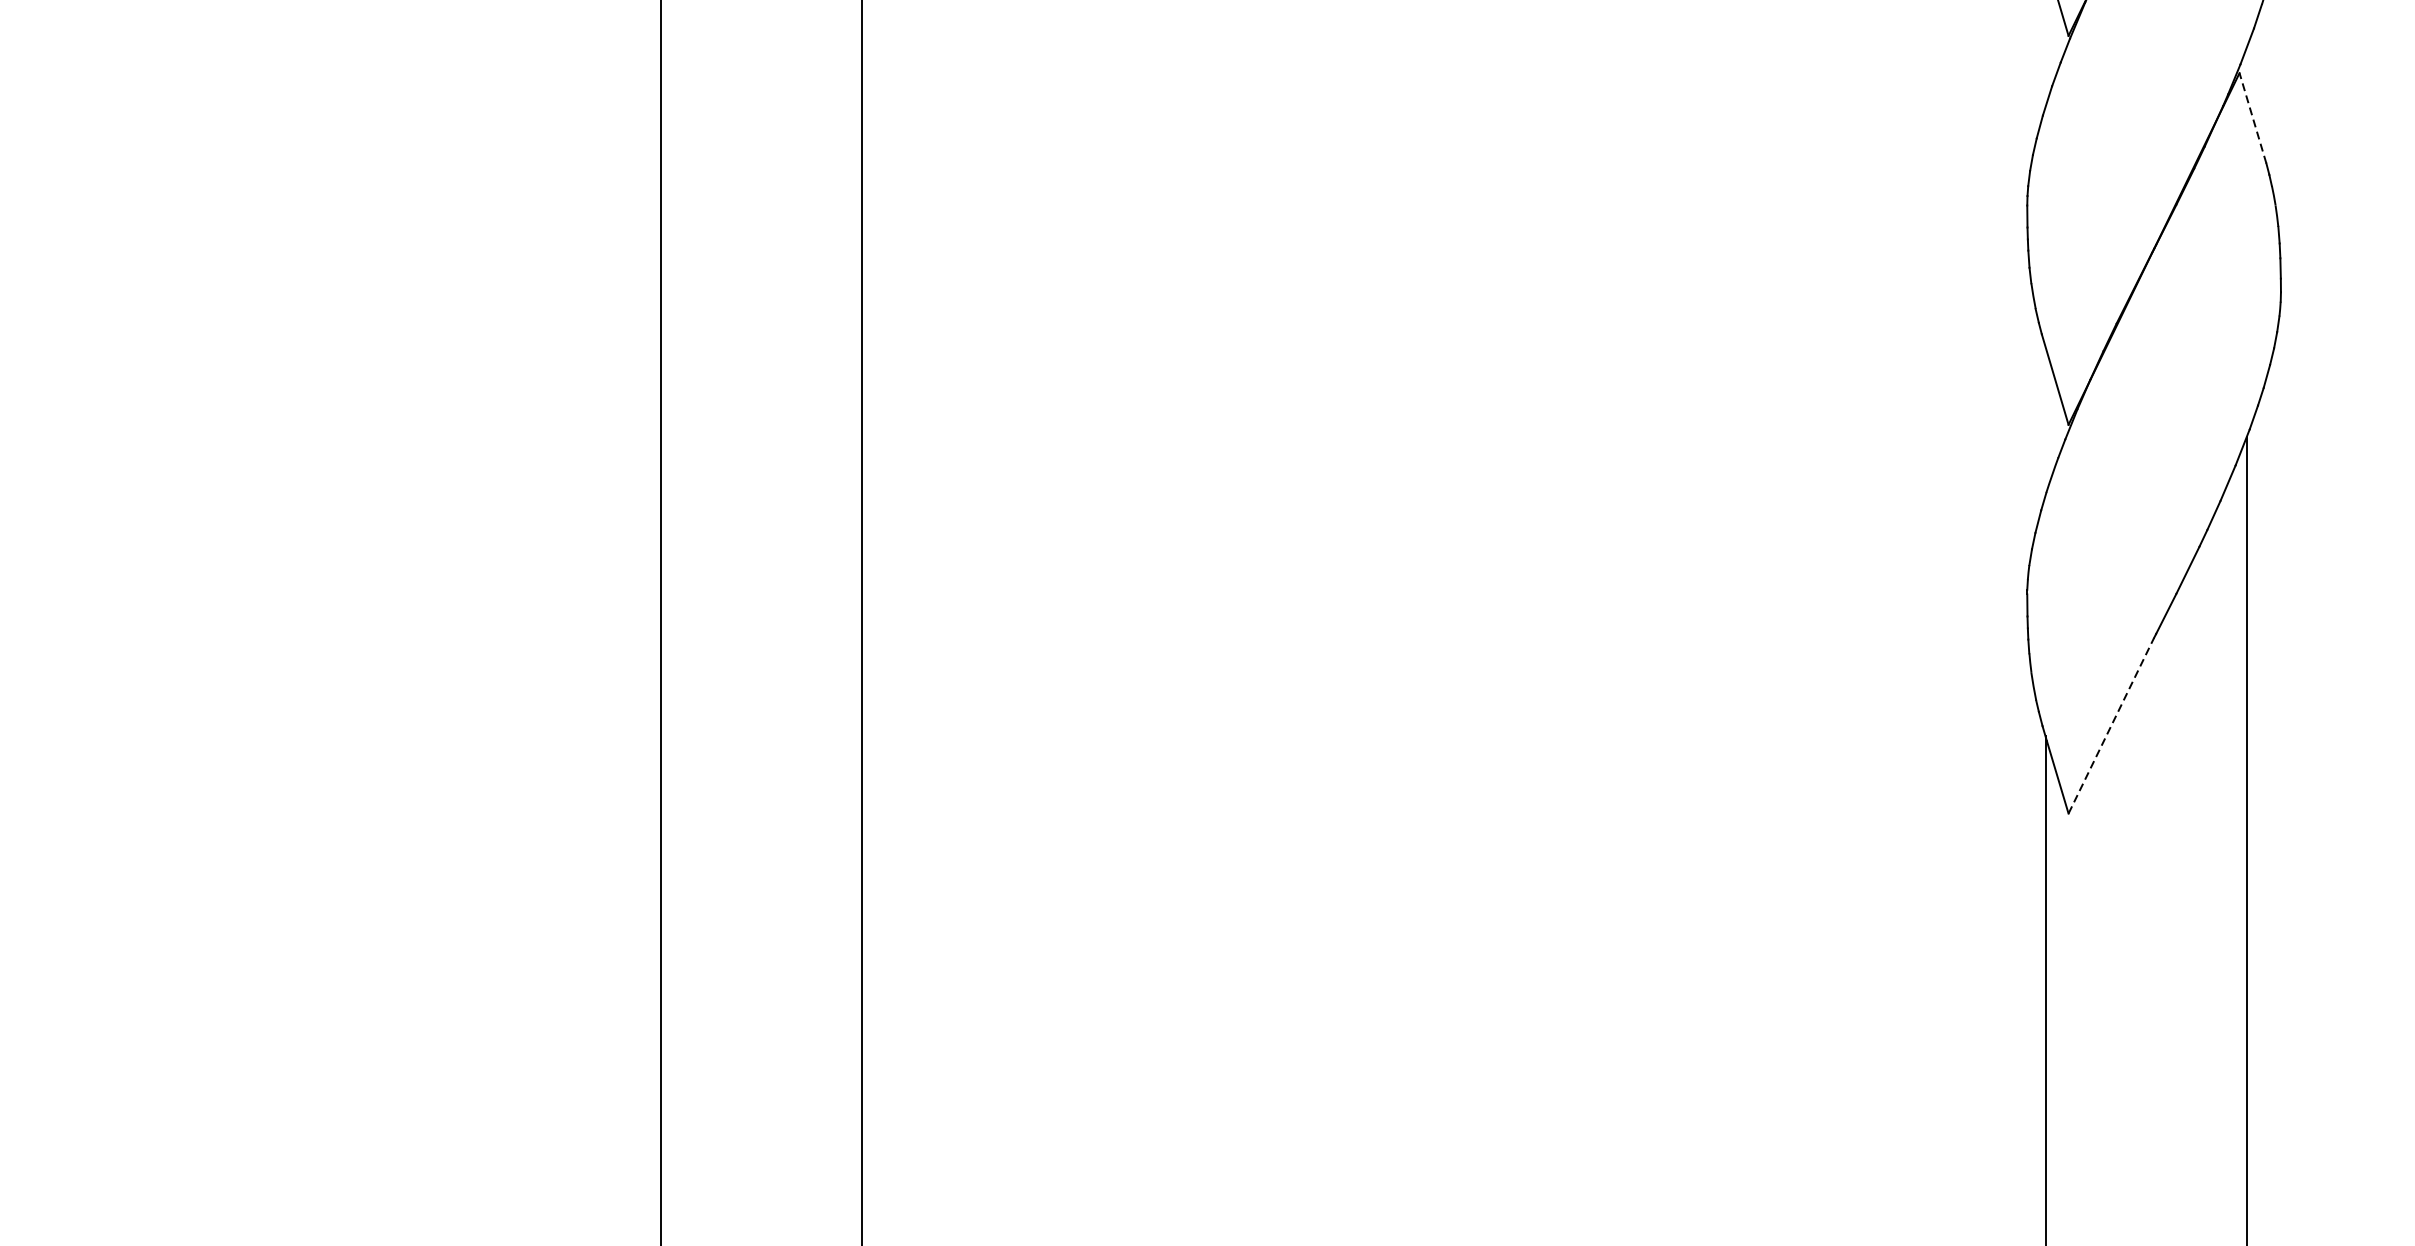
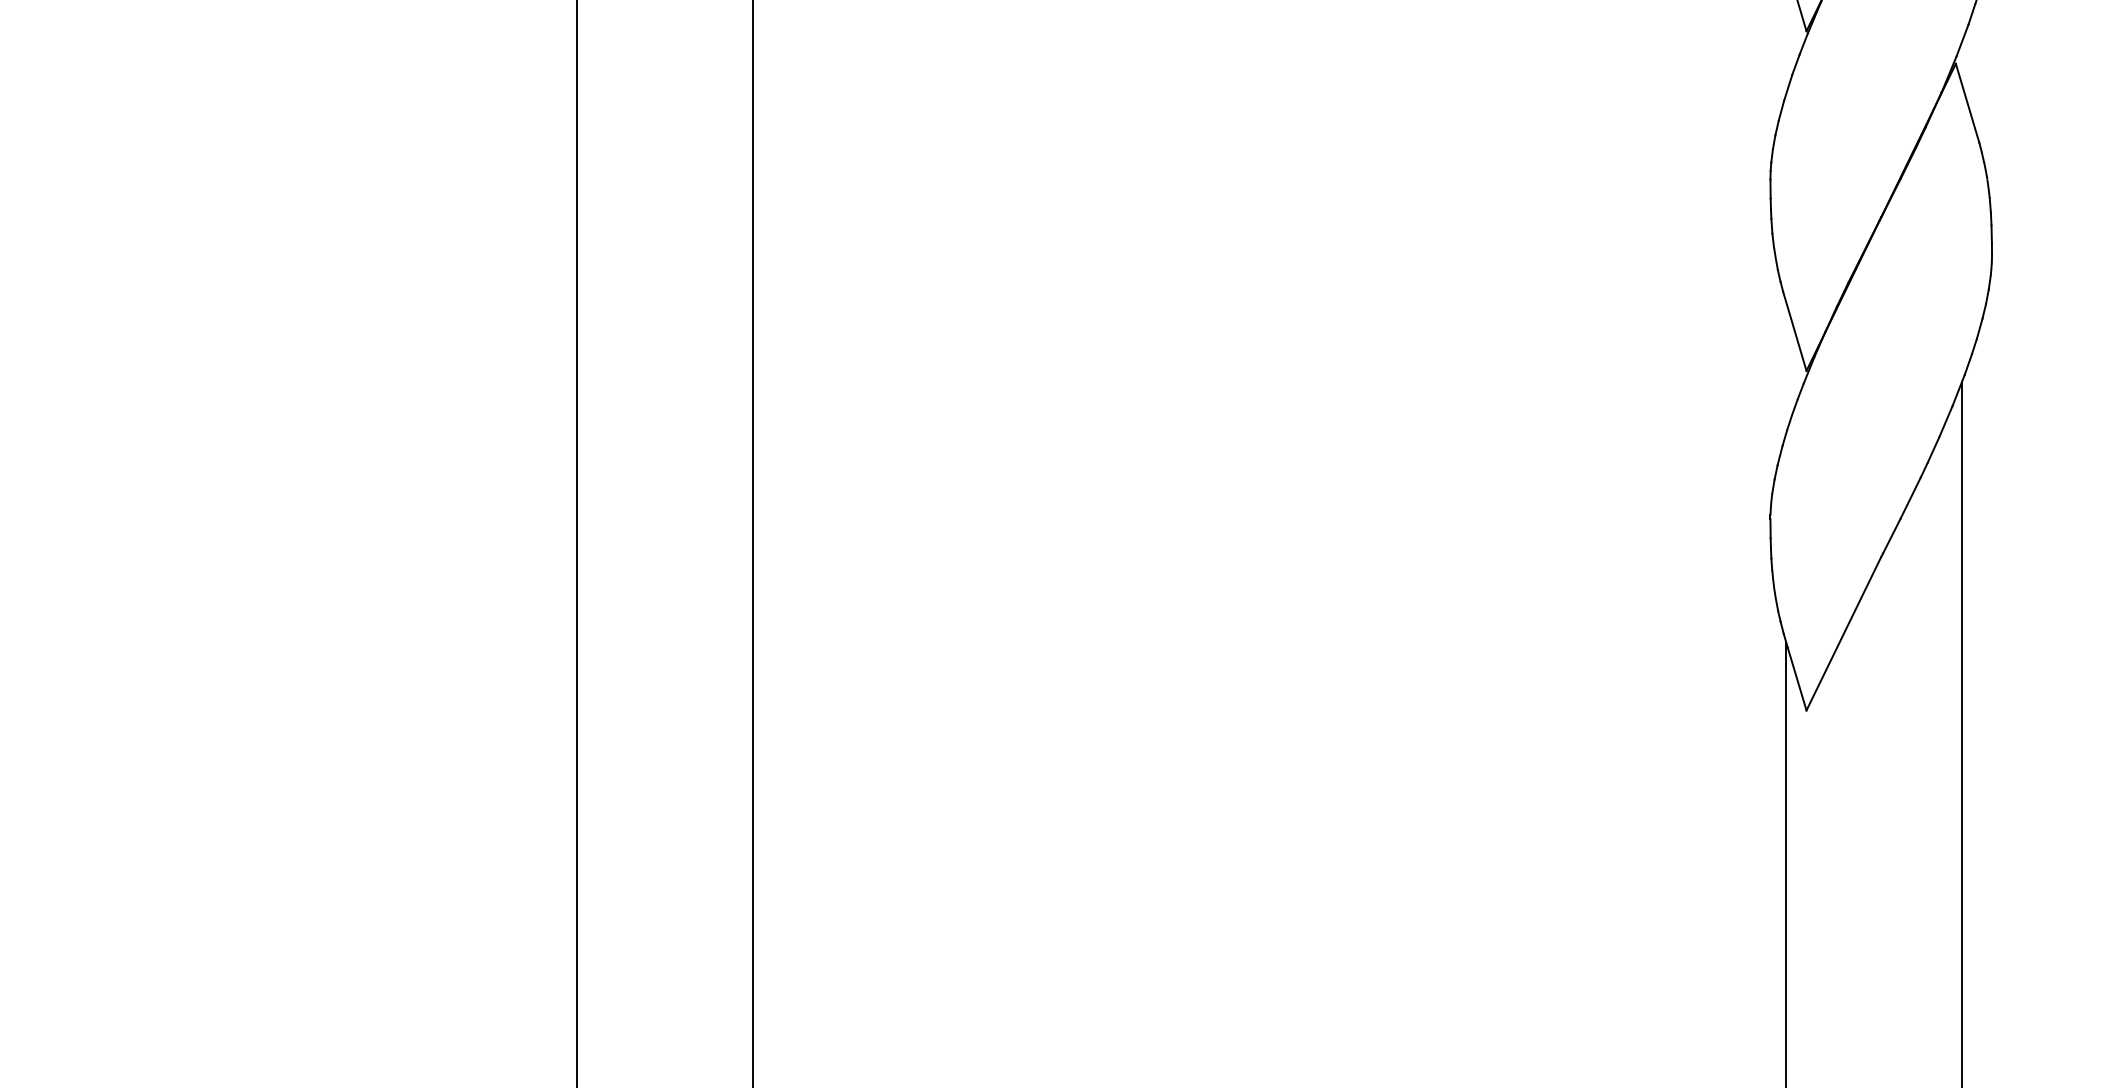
line: (2252, 117) -> (1967, 102), dashed -> solid
line: (2112, 725) -> (1844, 633), dashed -> solid

